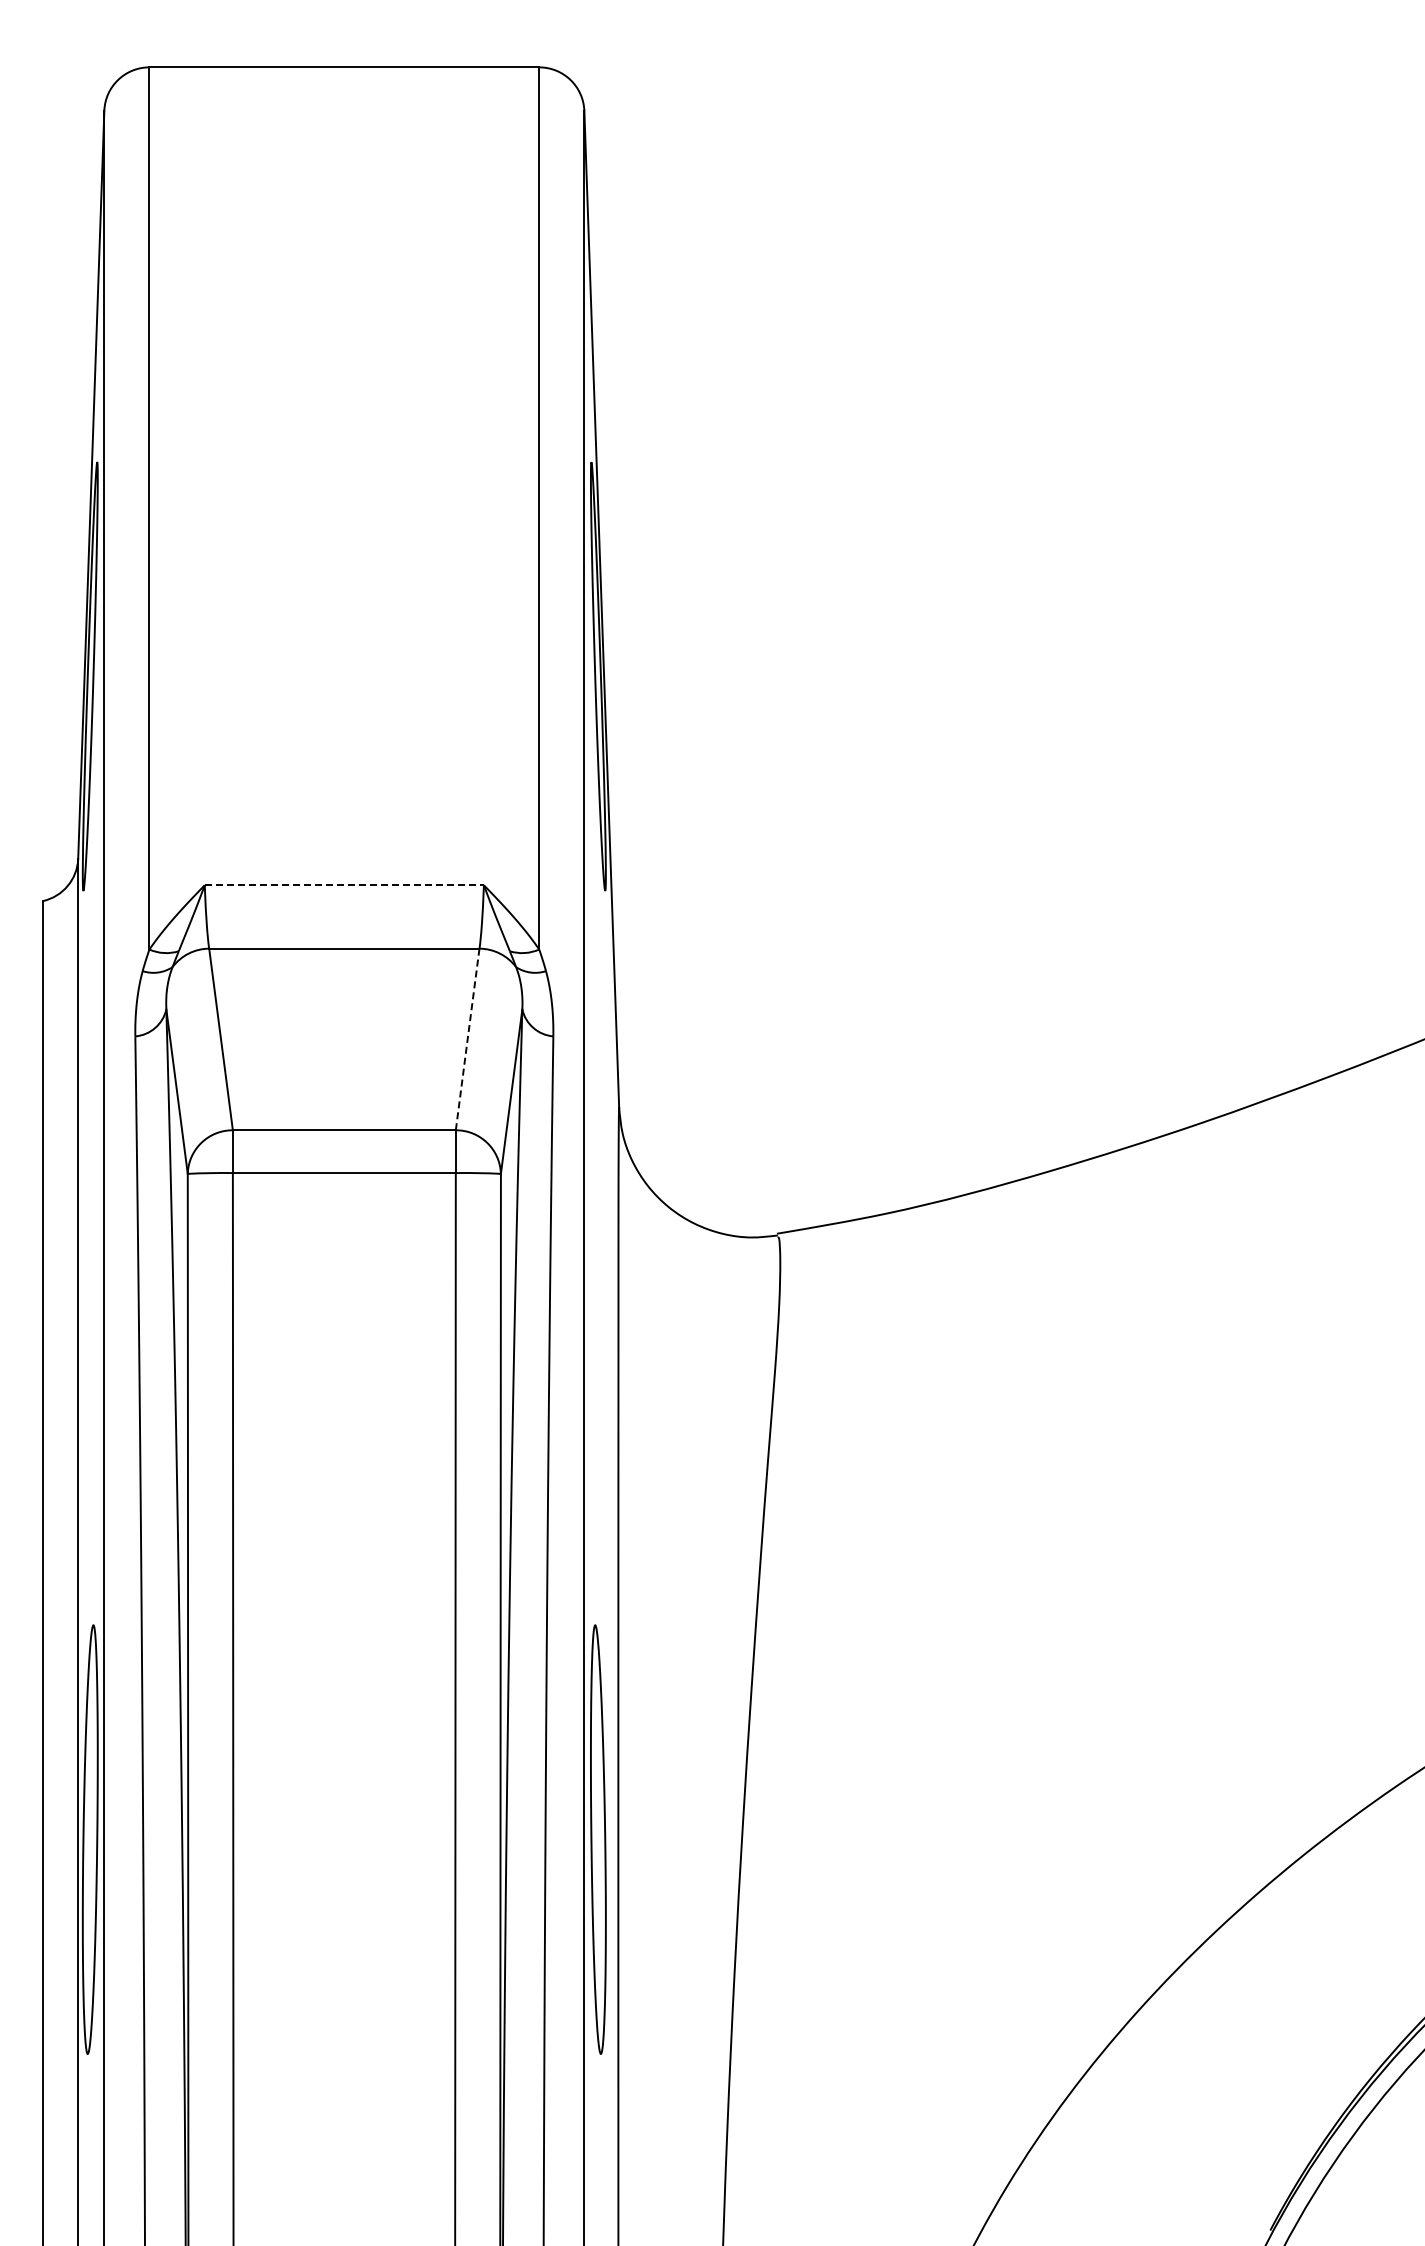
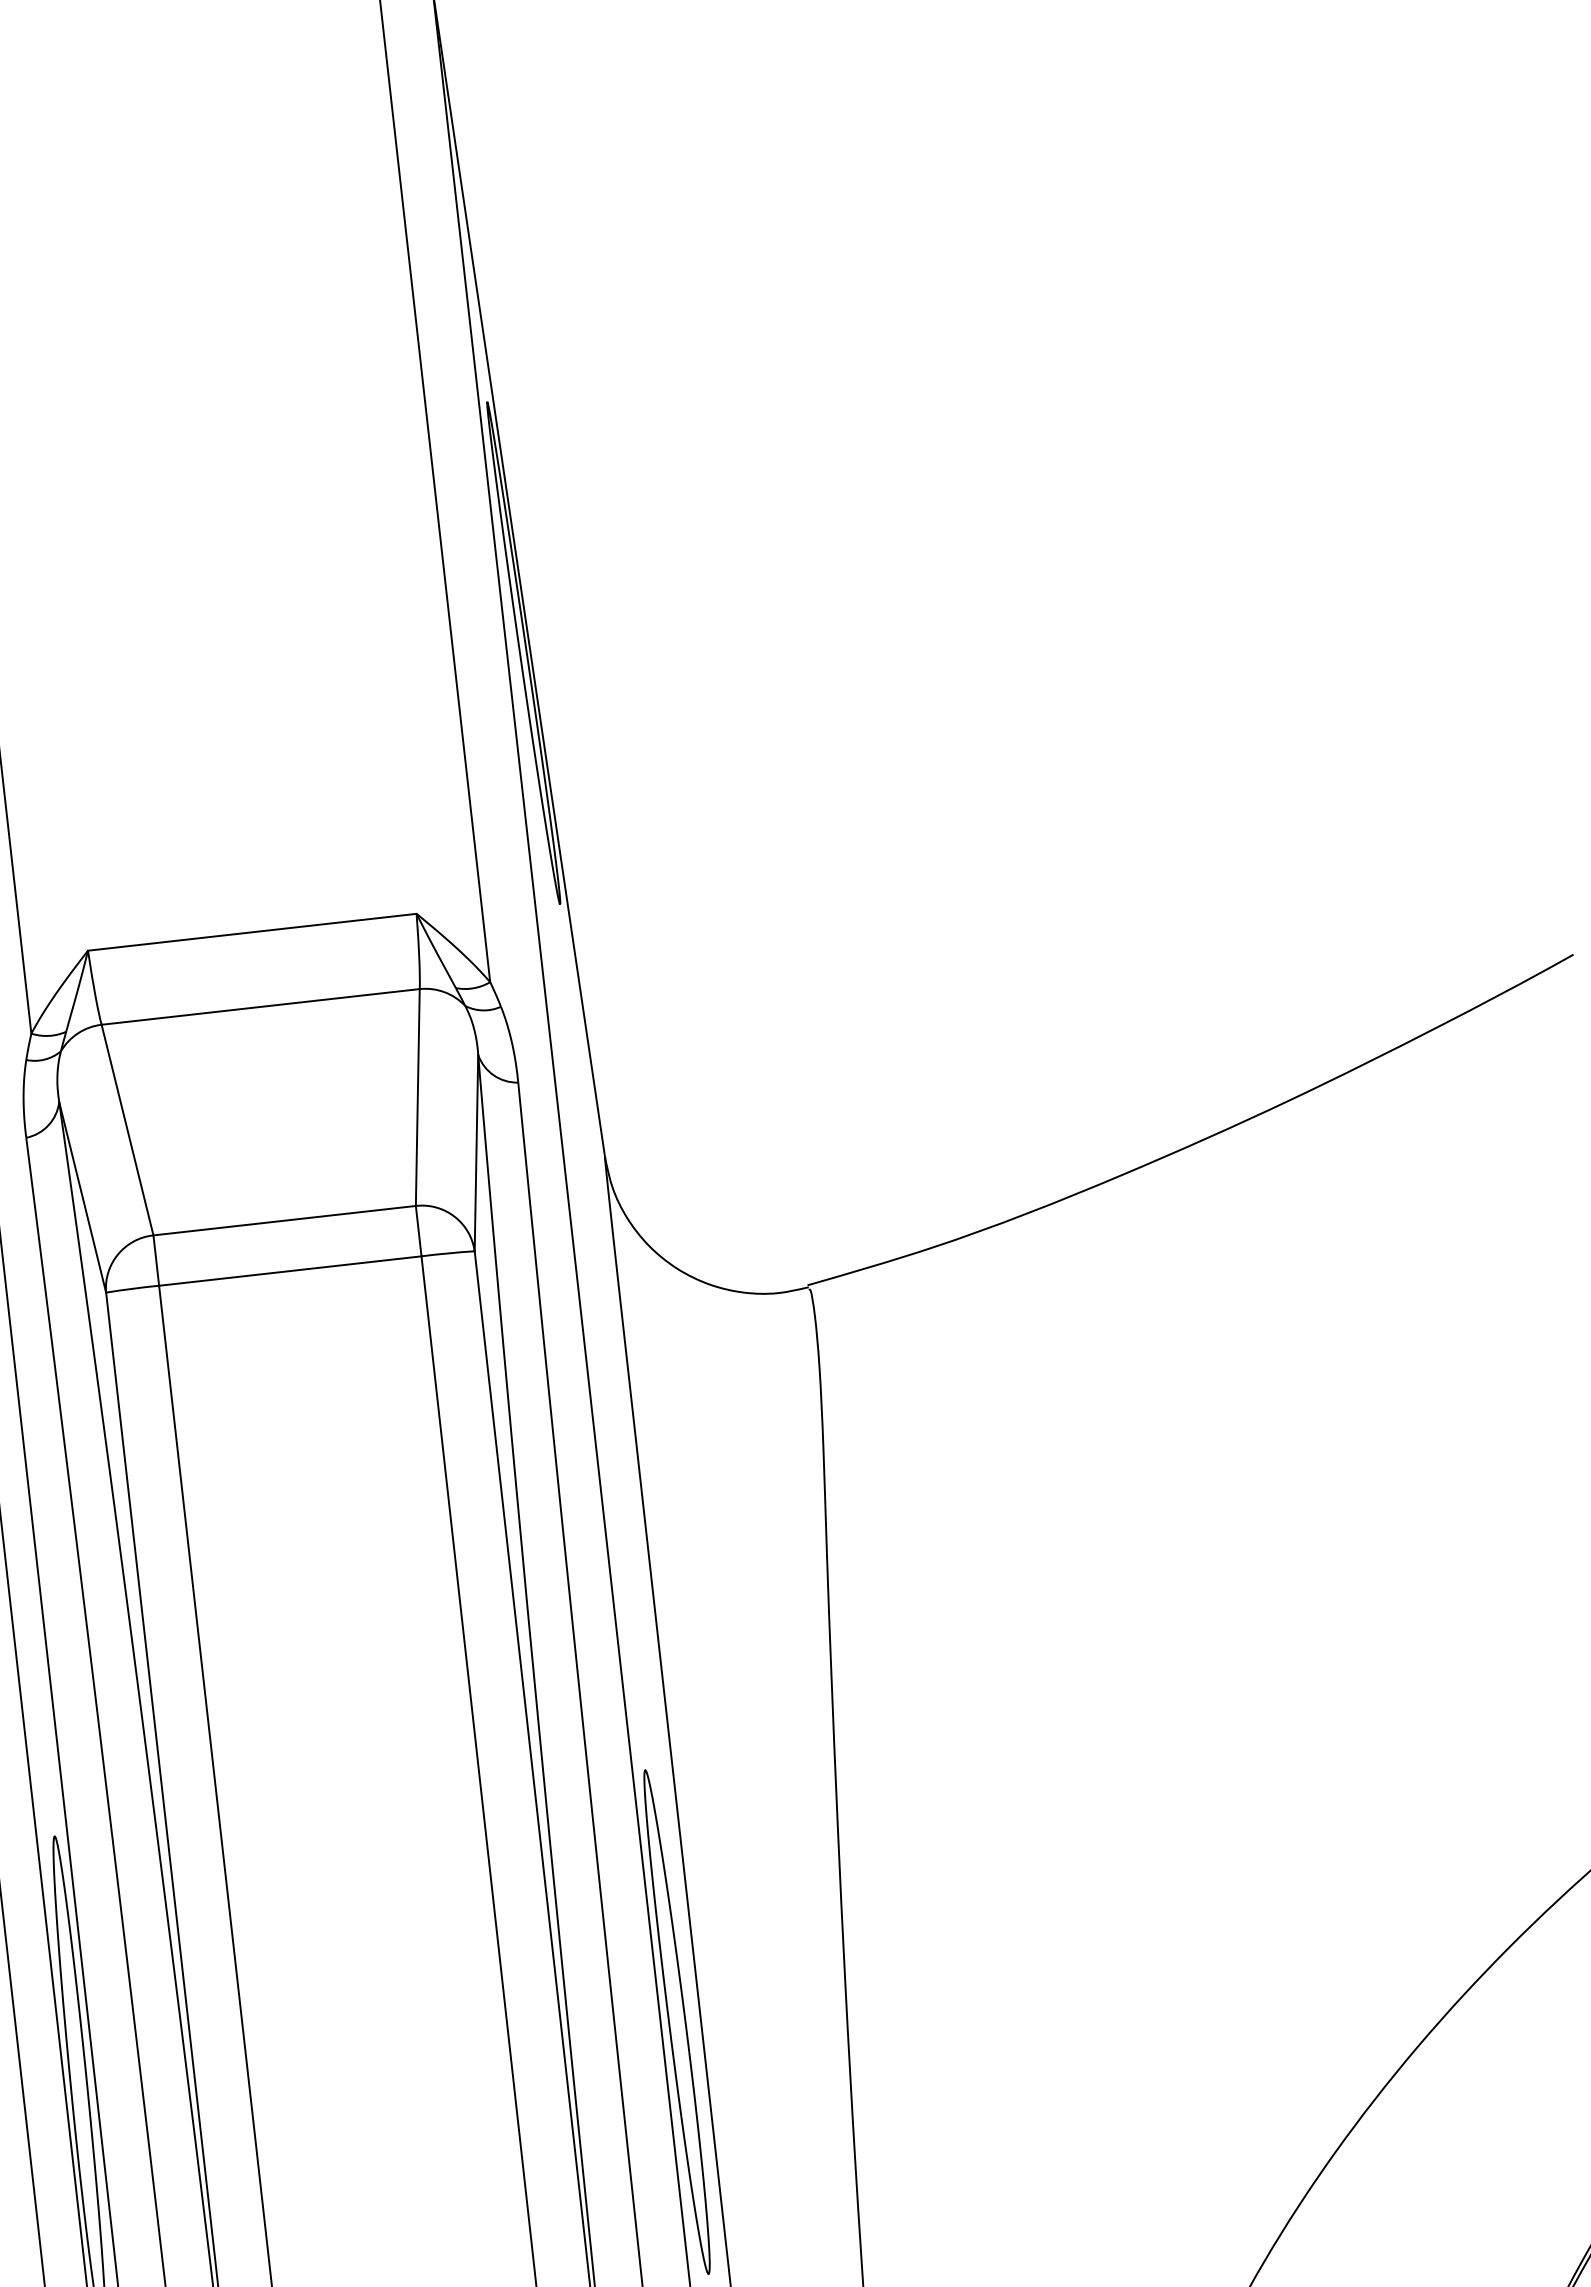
line: (344, 885) -> (252, 932), dashed -> solid
line: (467, 1039) -> (417, 1097), dashed -> solid

